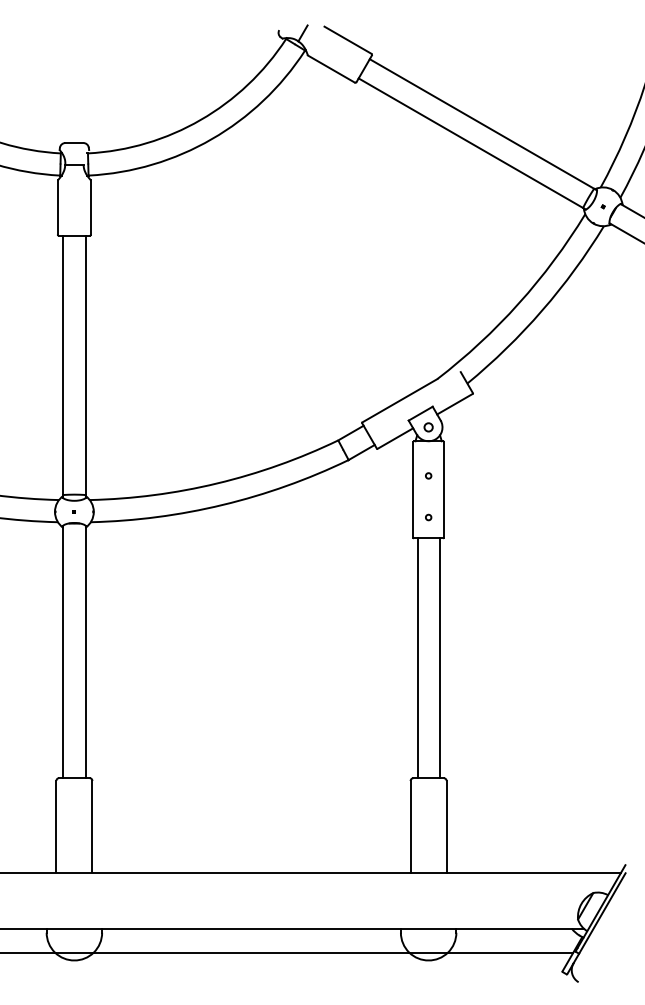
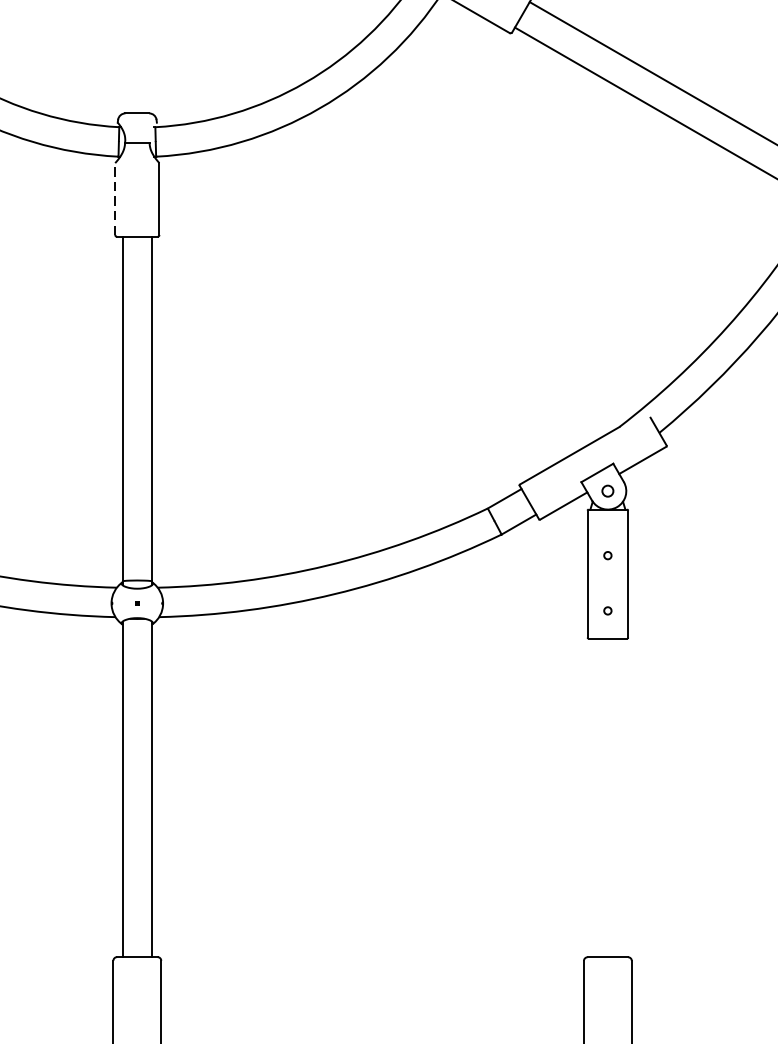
line: (57, 207) -> (114, 199), solid -> dashed
line: (417, 658) -> (593, 798), removed
line: (439, 658) -> (622, 798), removed

